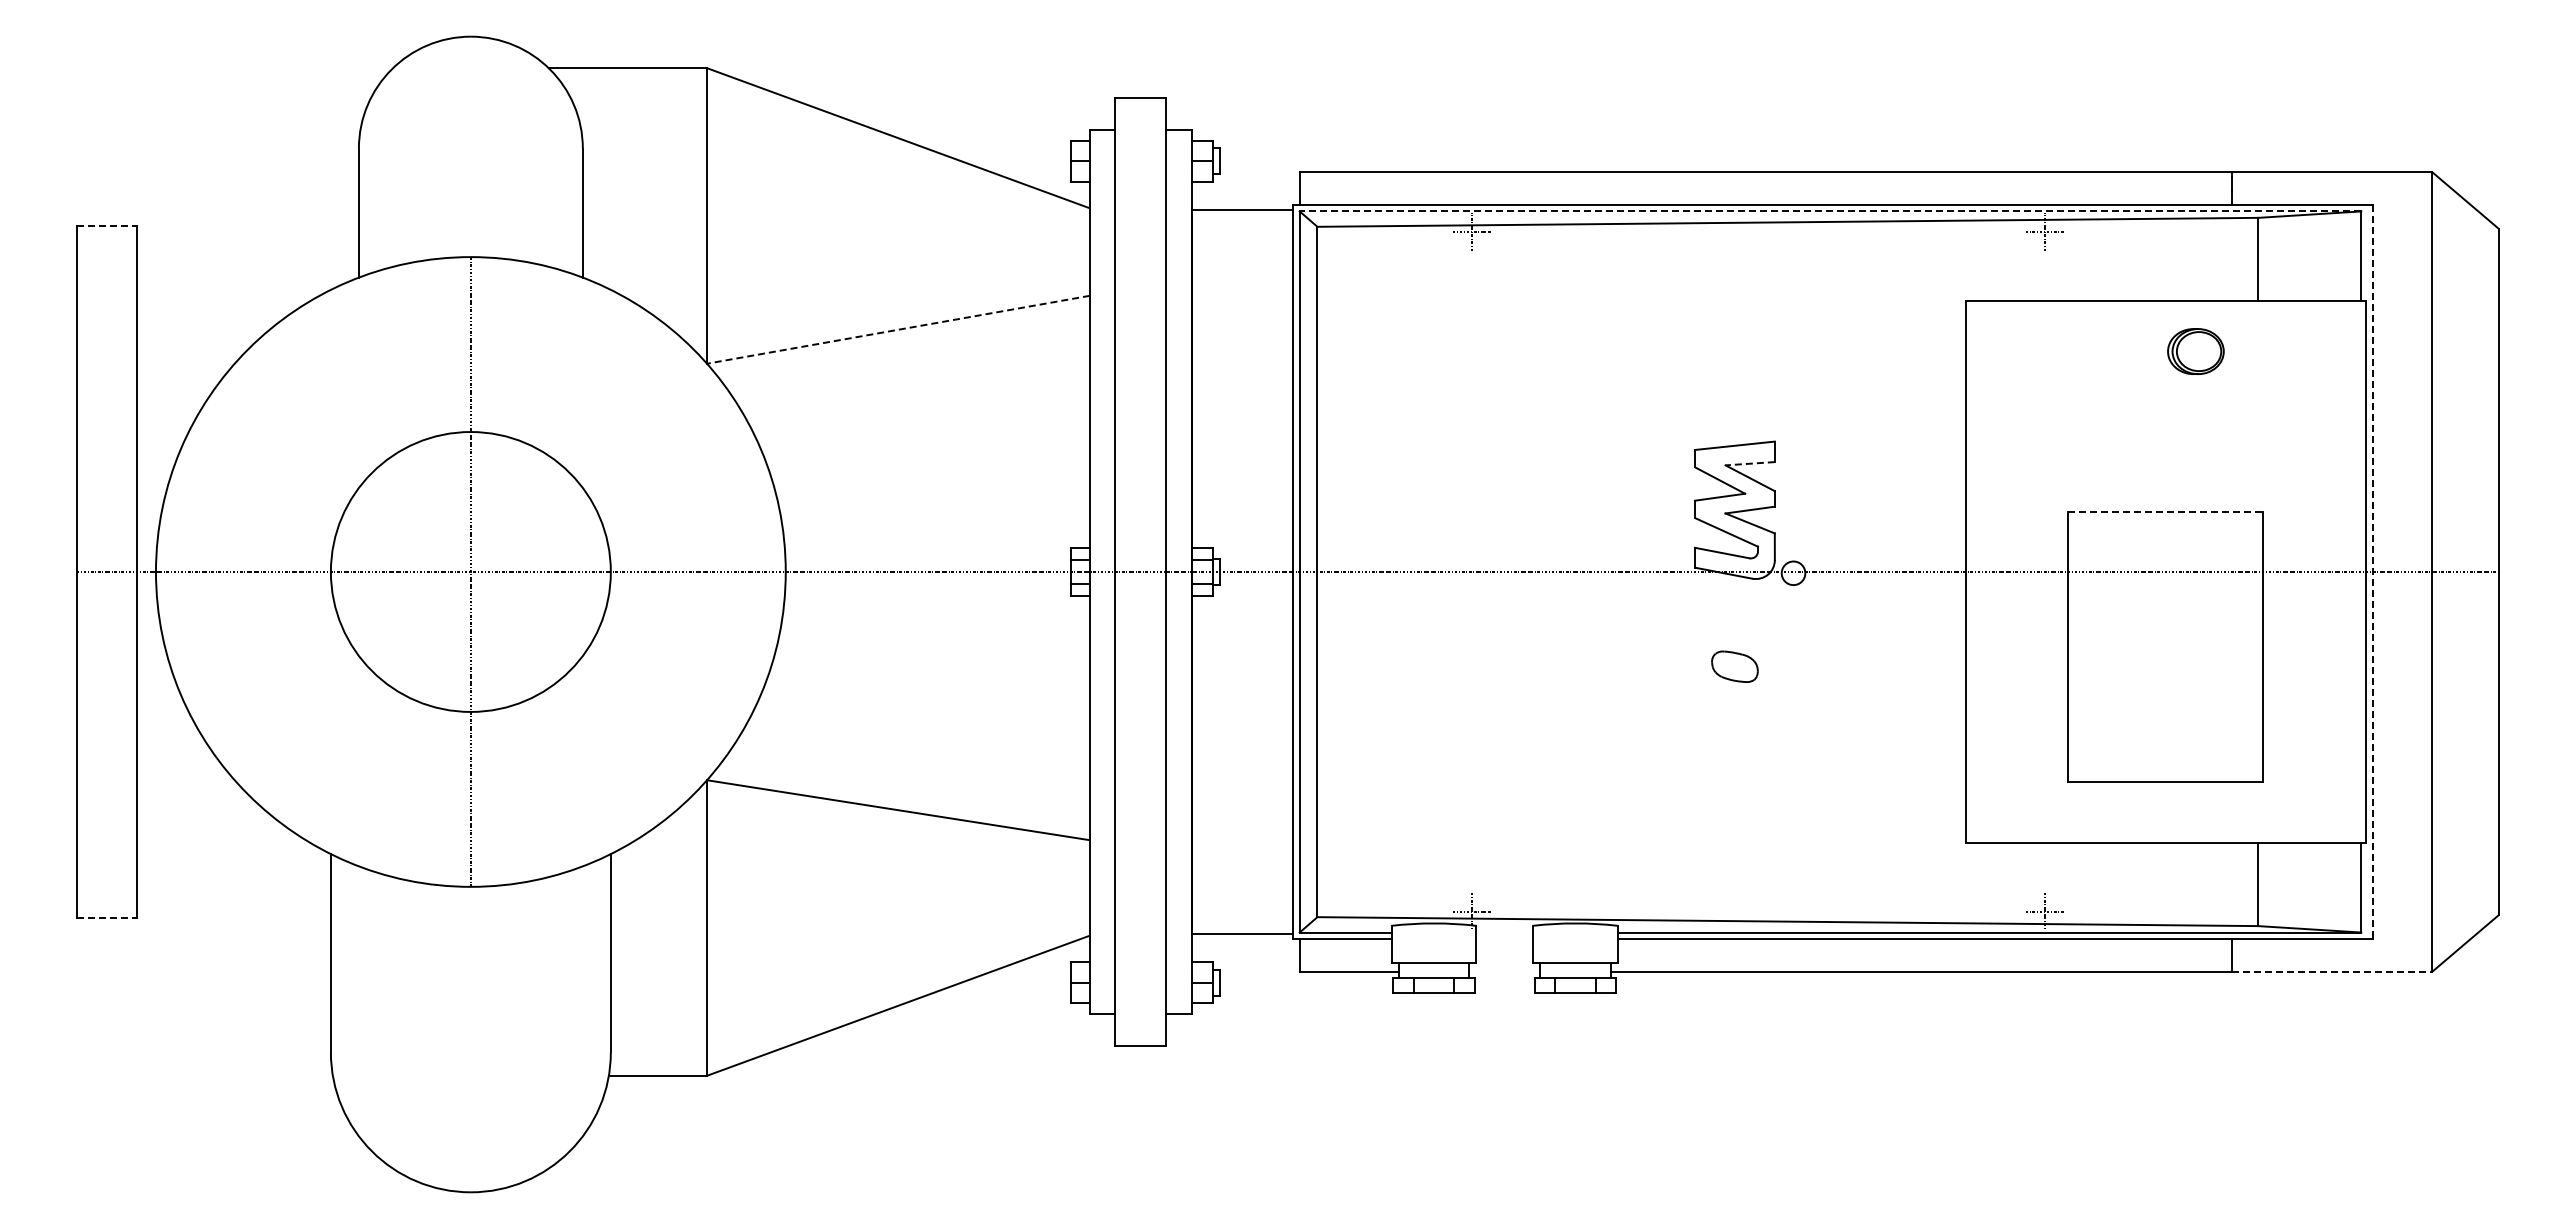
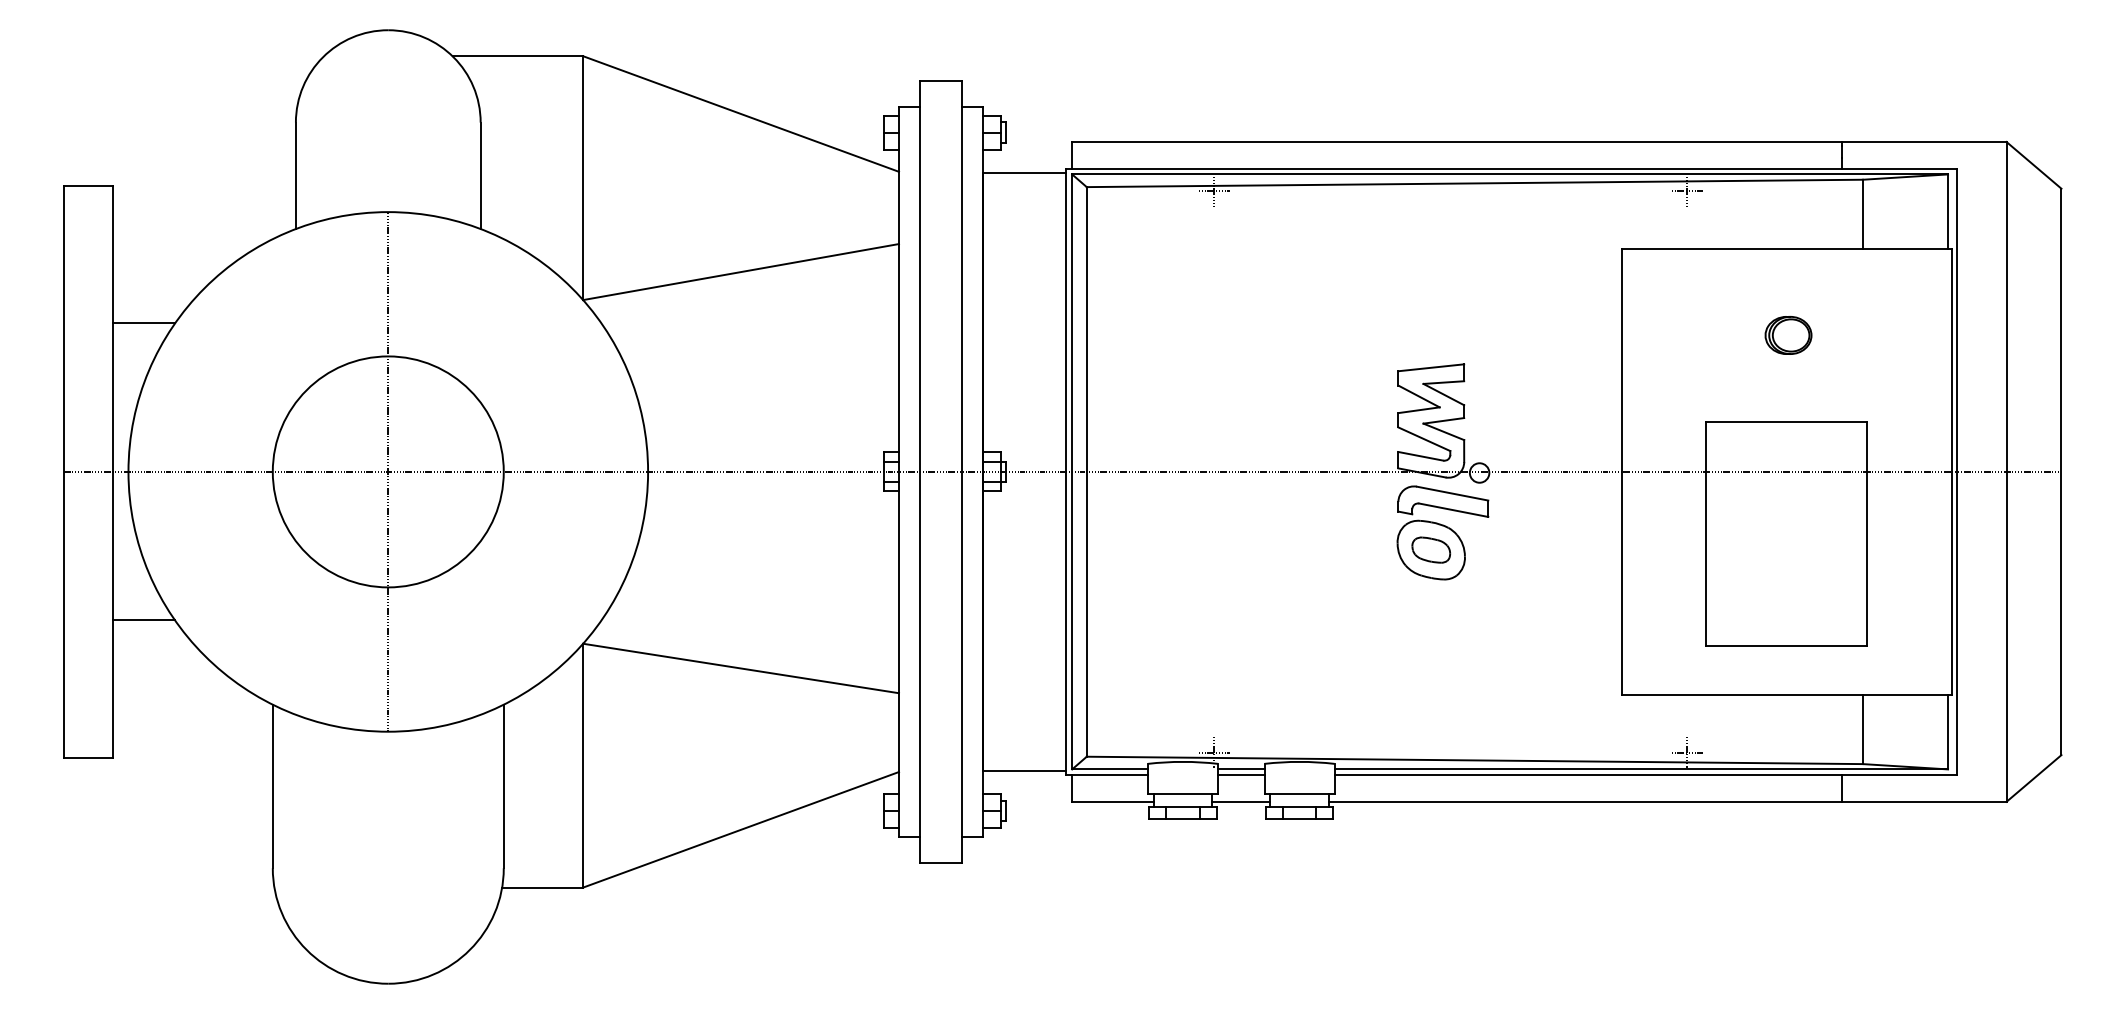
line: (1830, 211) -> (1510, 174), dashed -> solid
line: (107, 225) -> (88, 186), dashed -> solid
line: (897, 329) -> (740, 271), dashed -> solid
part: (2195, 351) -> (1788, 335), moved
line: (174, 392) -> (143, 323), added
line: (1750, 463) -> (1444, 382), dashed -> solid
line: (2166, 511) -> (1787, 422), dashed -> solid
line: (2372, 571) -> (1957, 471), dashed -> solid
part: (1748, 645) -> (1442, 532), added
line: (174, 751) -> (143, 620), added
line: (107, 918) -> (88, 757), dashed -> solid
line: (1504, 932) -> (1241, 769), added
line: (1504, 938) -> (1241, 774), added
line: (1504, 971) -> (1241, 801), added
line: (2332, 971) -> (1924, 801), dashed -> solid

